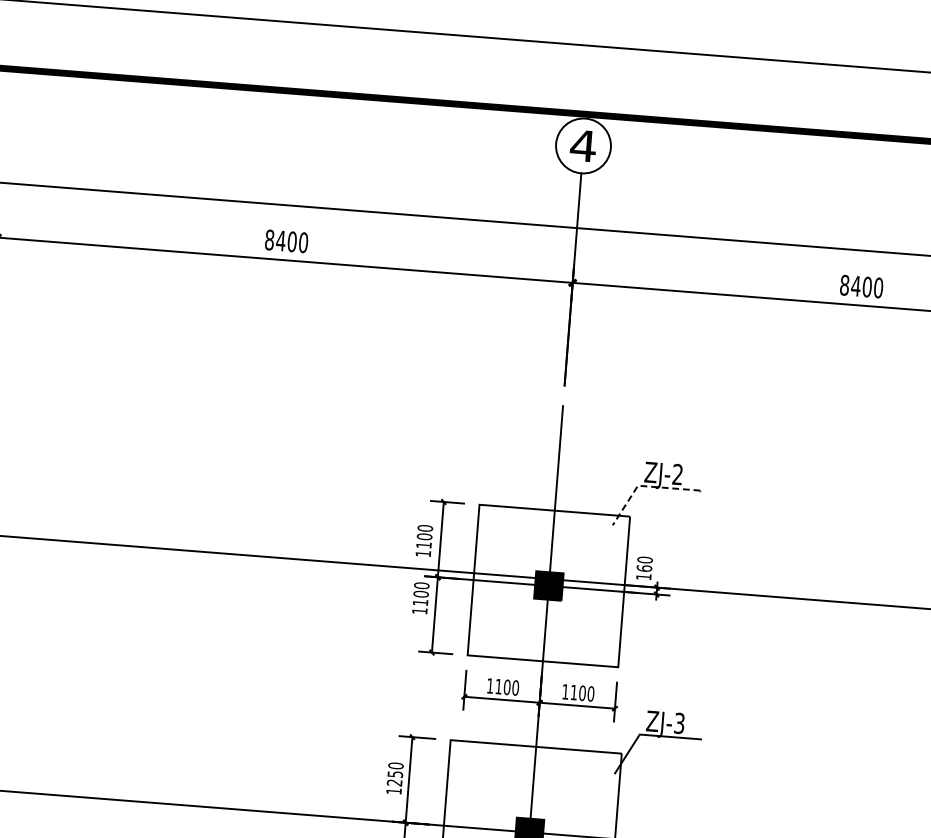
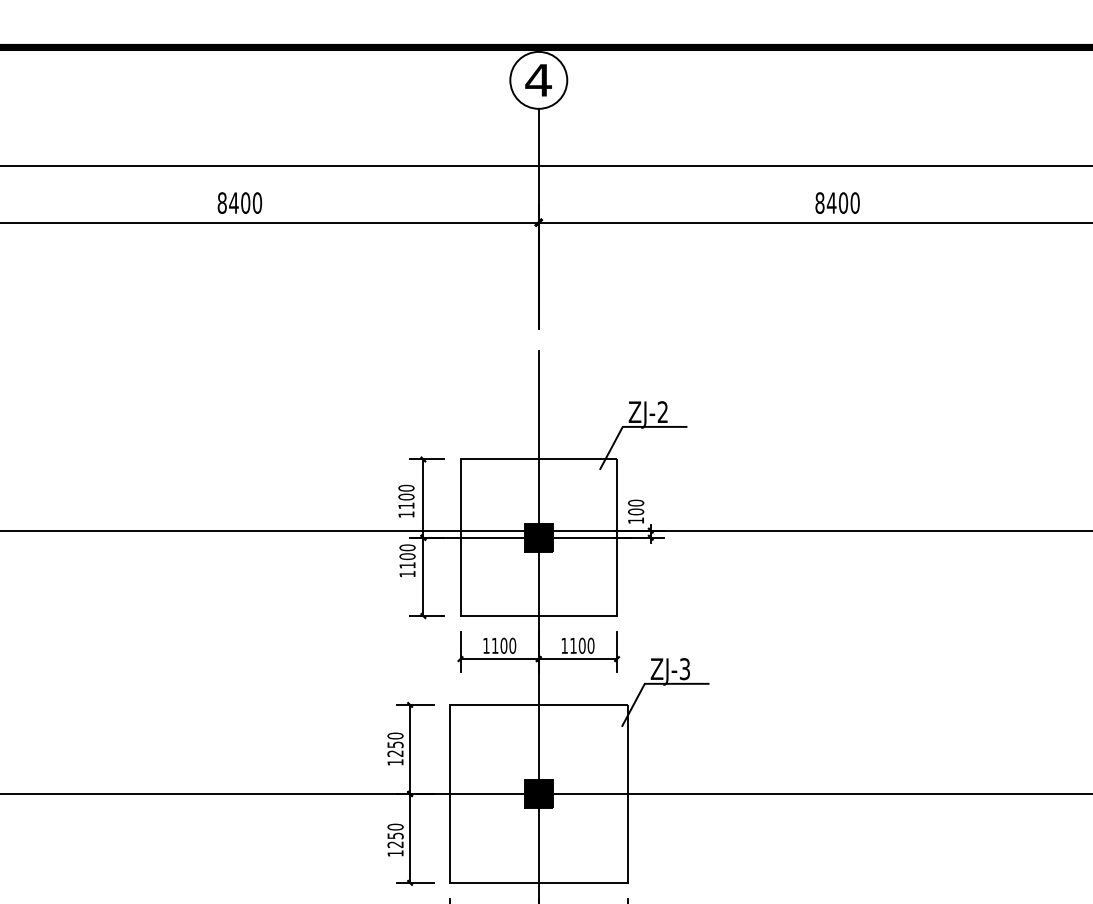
line: (645, 485) -> (630, 426), dashed -> solid
text: (643, 568) -> (635, 511), 160 -> 100

